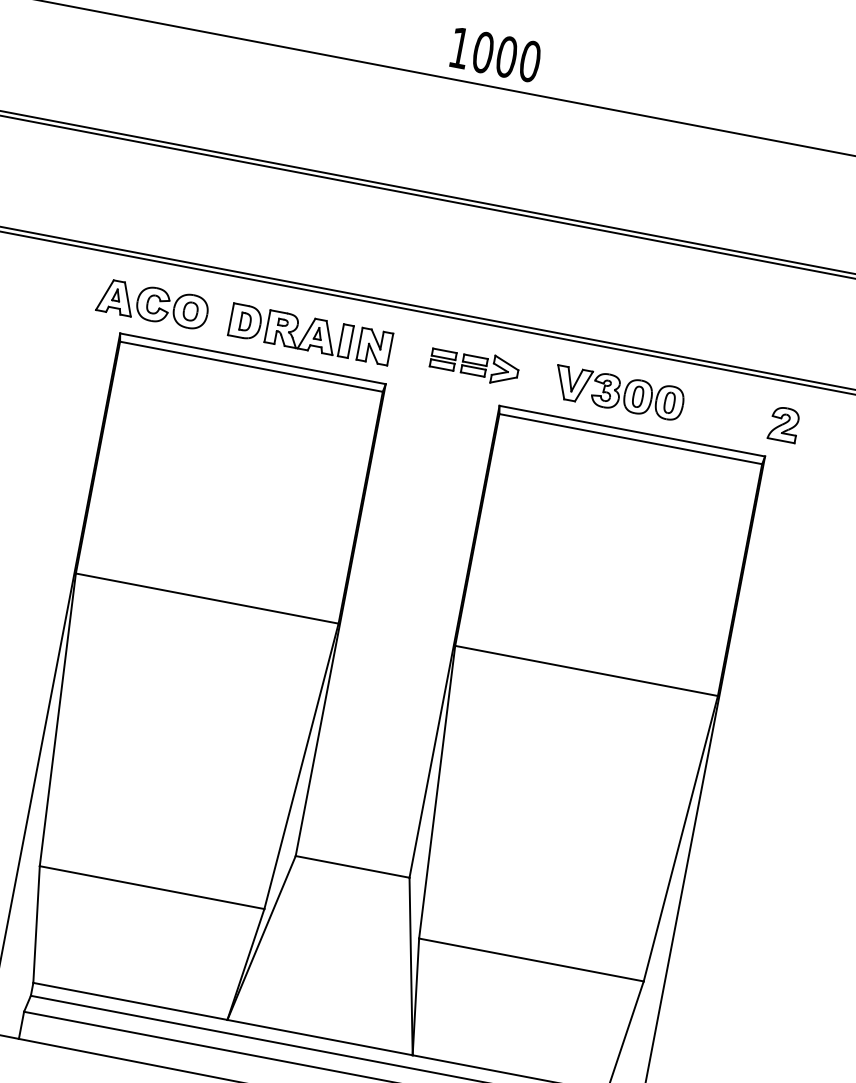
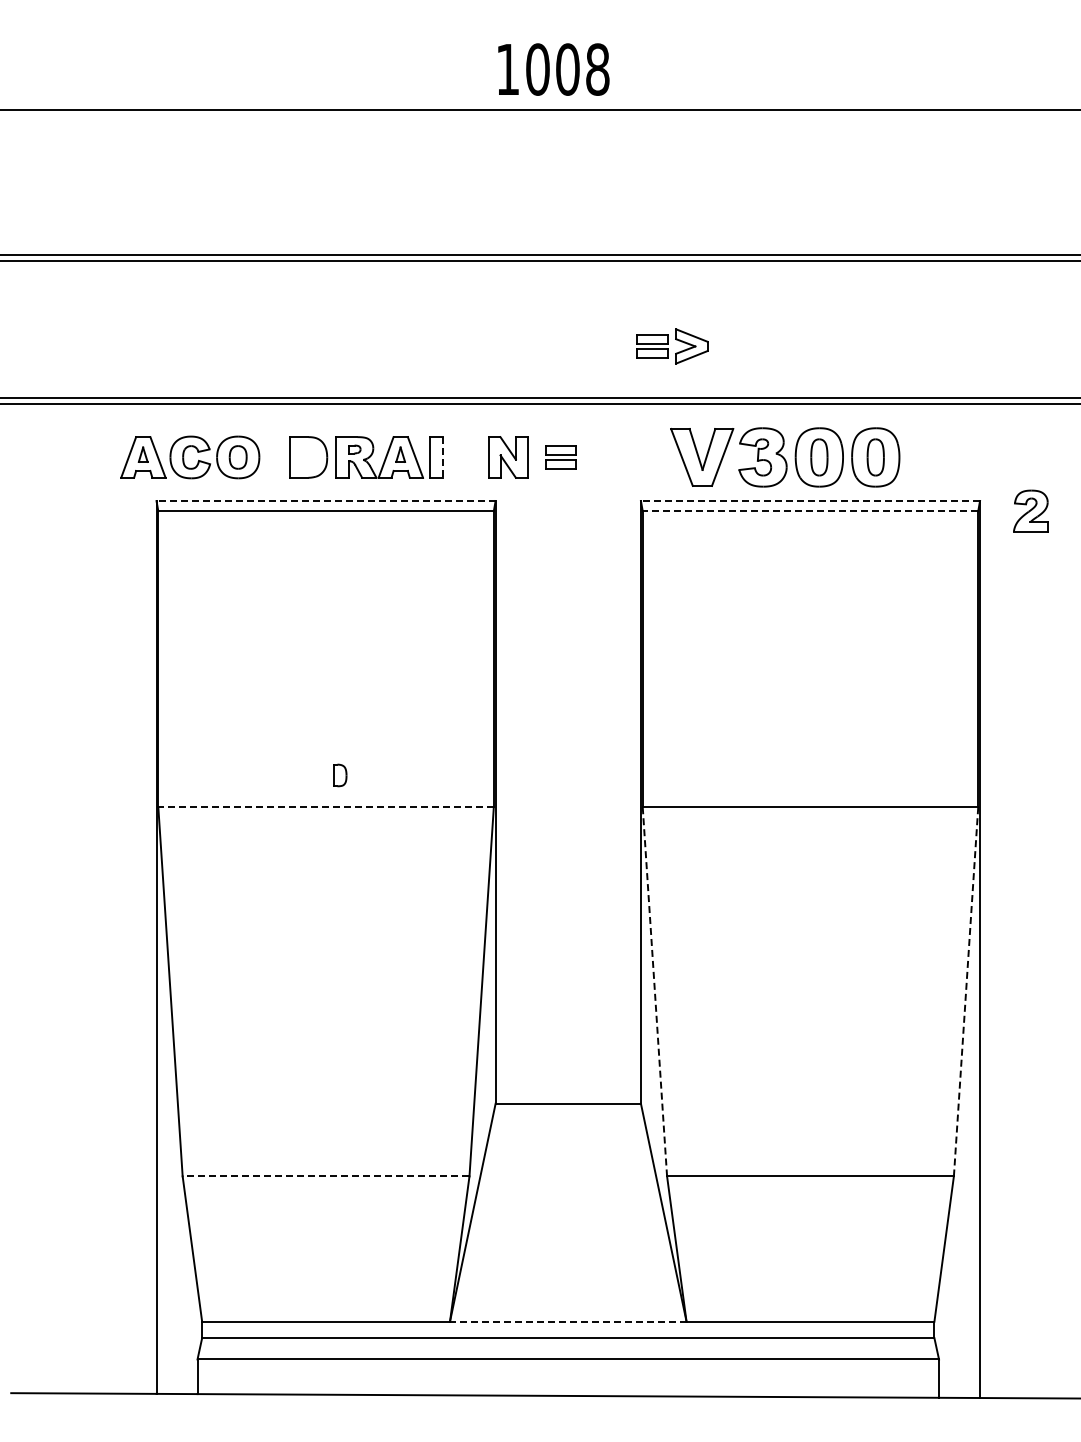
text: (529, 61) -> (597, 69), 1000 -> 1008
part: (245, 322) -> (340, 775), moved
line: (350, 342) -> (442, 457), solid -> dashed
part: (374, 346) -> (508, 457), moved
line: (253, 359) -> (326, 501), solid -> dashed
part: (490, 368) -> (672, 346), moved
part: (618, 393) -> (784, 457), size x1.4
part: (783, 423) -> (1030, 510), moved
line: (632, 431) -> (810, 501), solid -> dashed
line: (630, 439) -> (810, 511), solid -> dashed
line: (207, 598) -> (326, 807), solid -> dashed
line: (436, 791) -> (654, 991), solid -> dashed
line: (681, 838) -> (966, 991), solid -> dashed
line: (151, 887) -> (325, 1176), solid -> dashed
line: (319, 1037) -> (567, 1321), solid -> dashed

